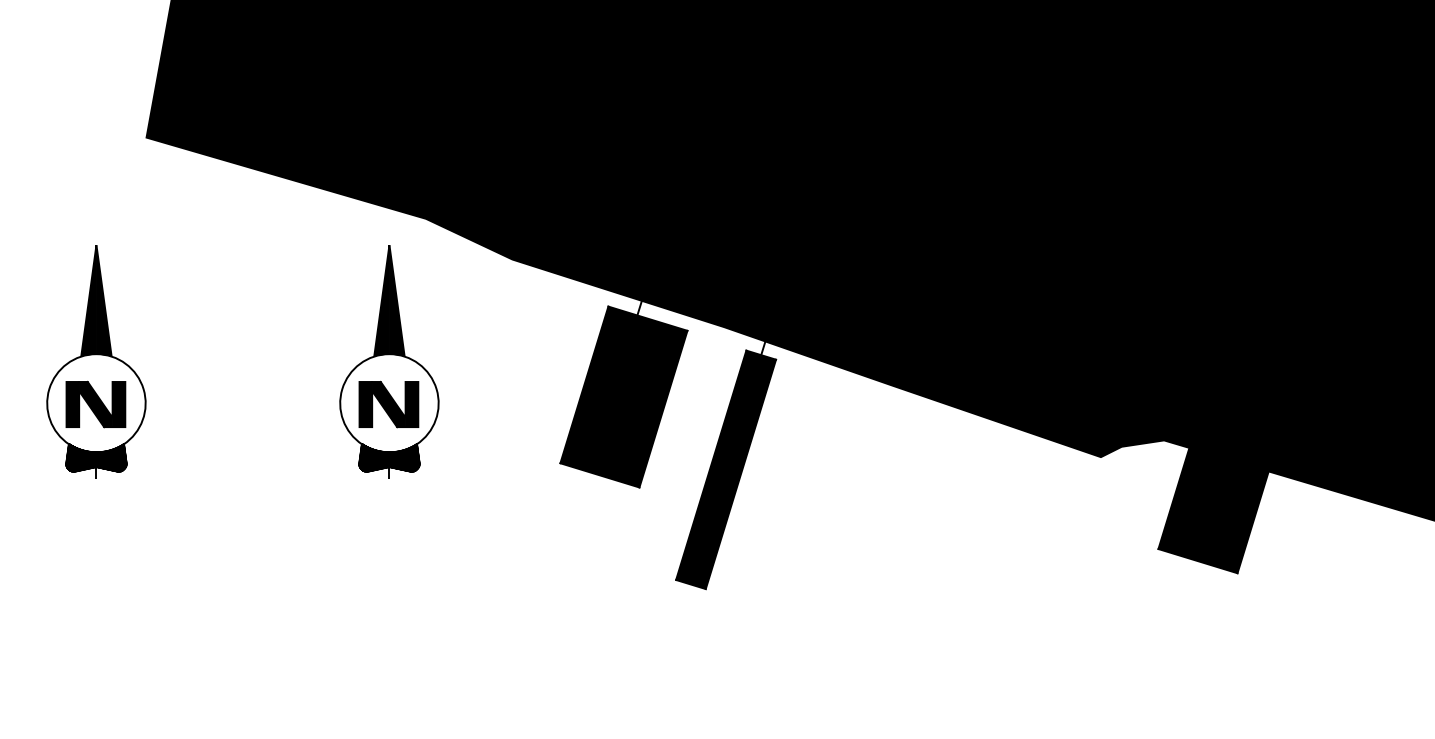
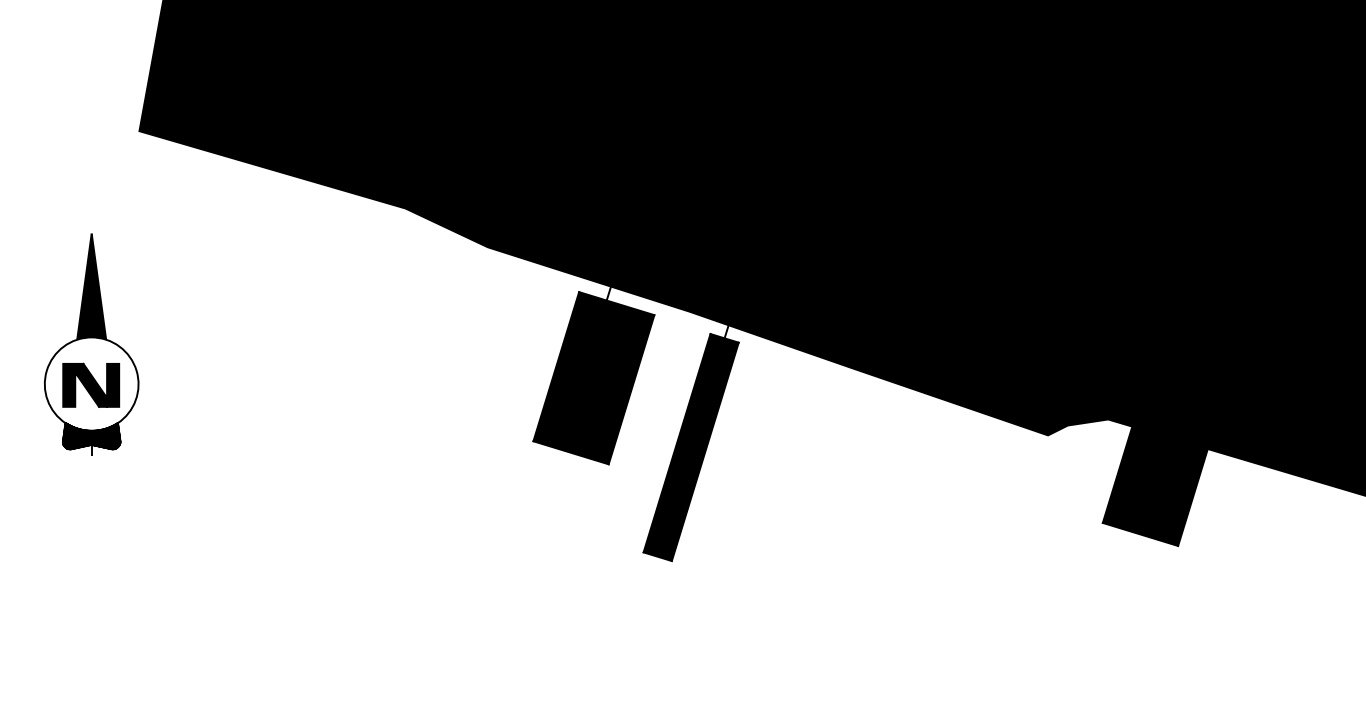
part: (389, 361) -> (370, 344), removed

